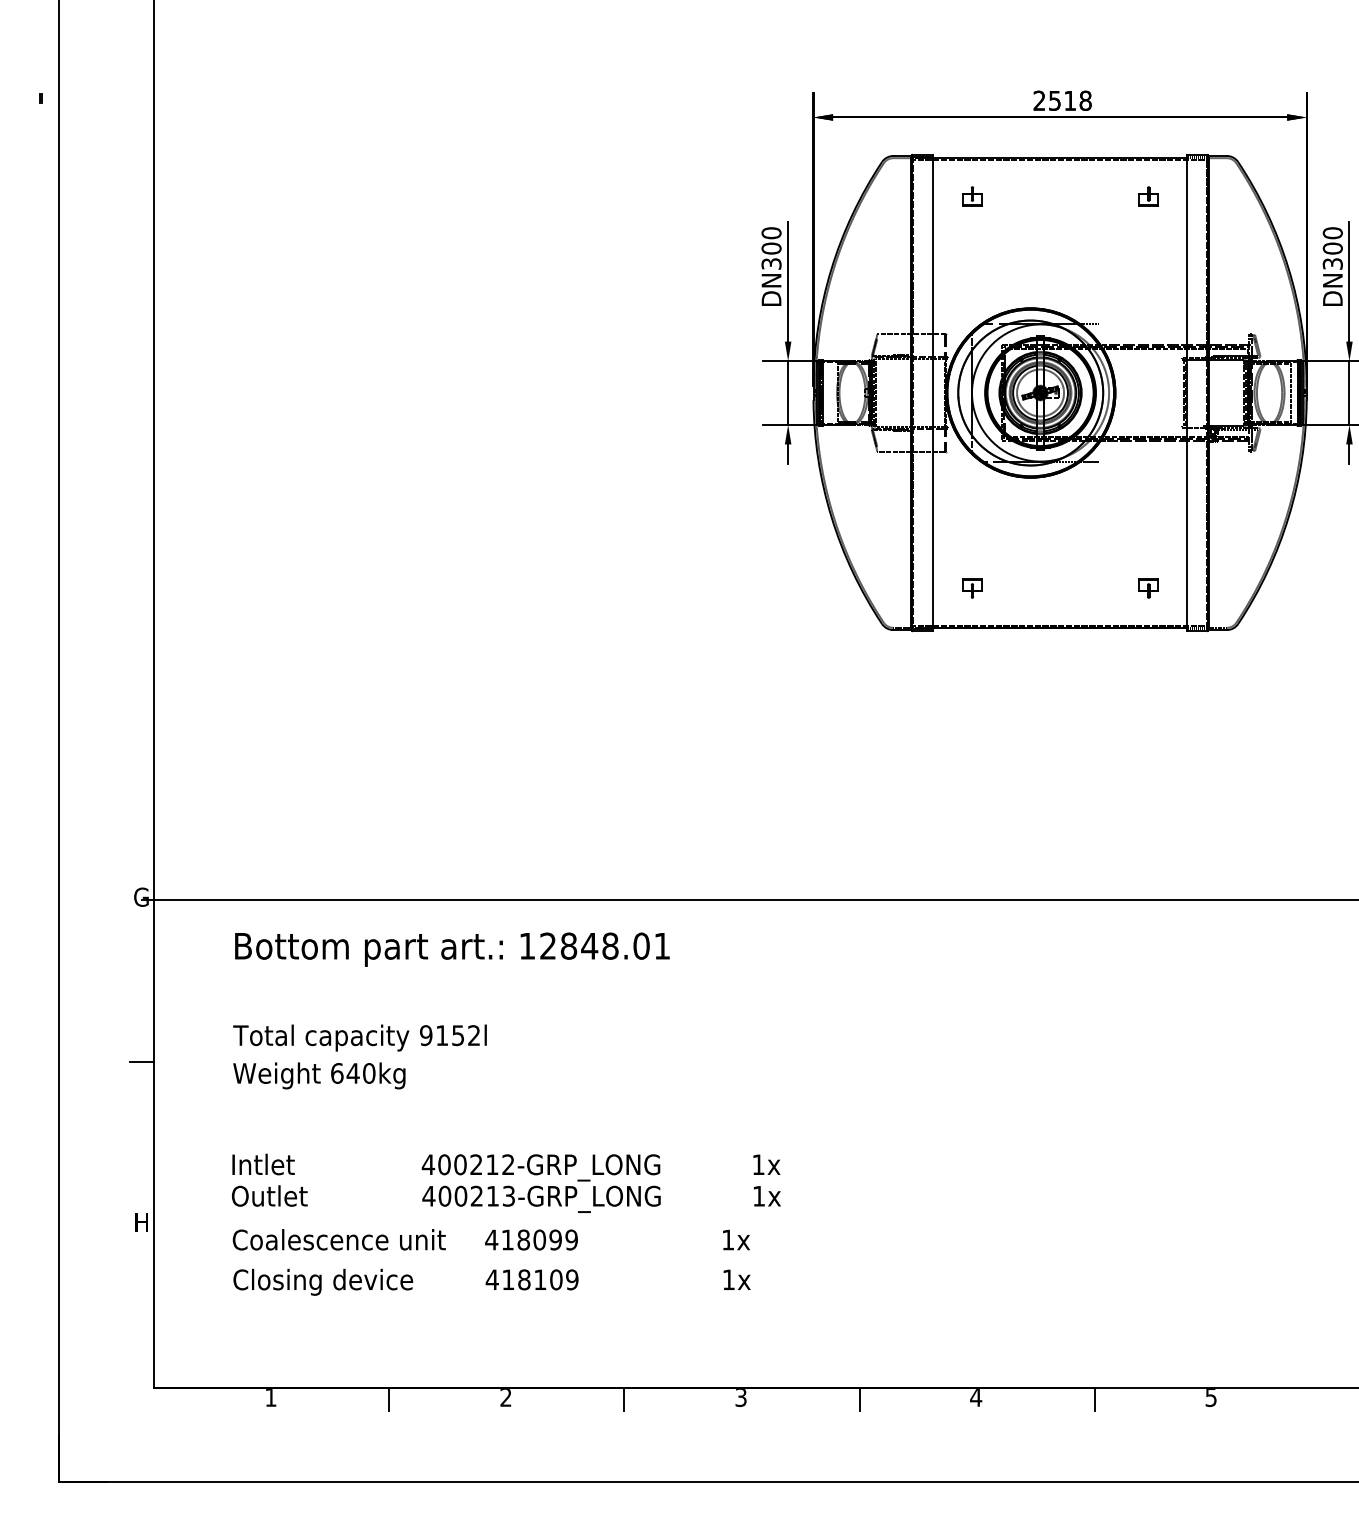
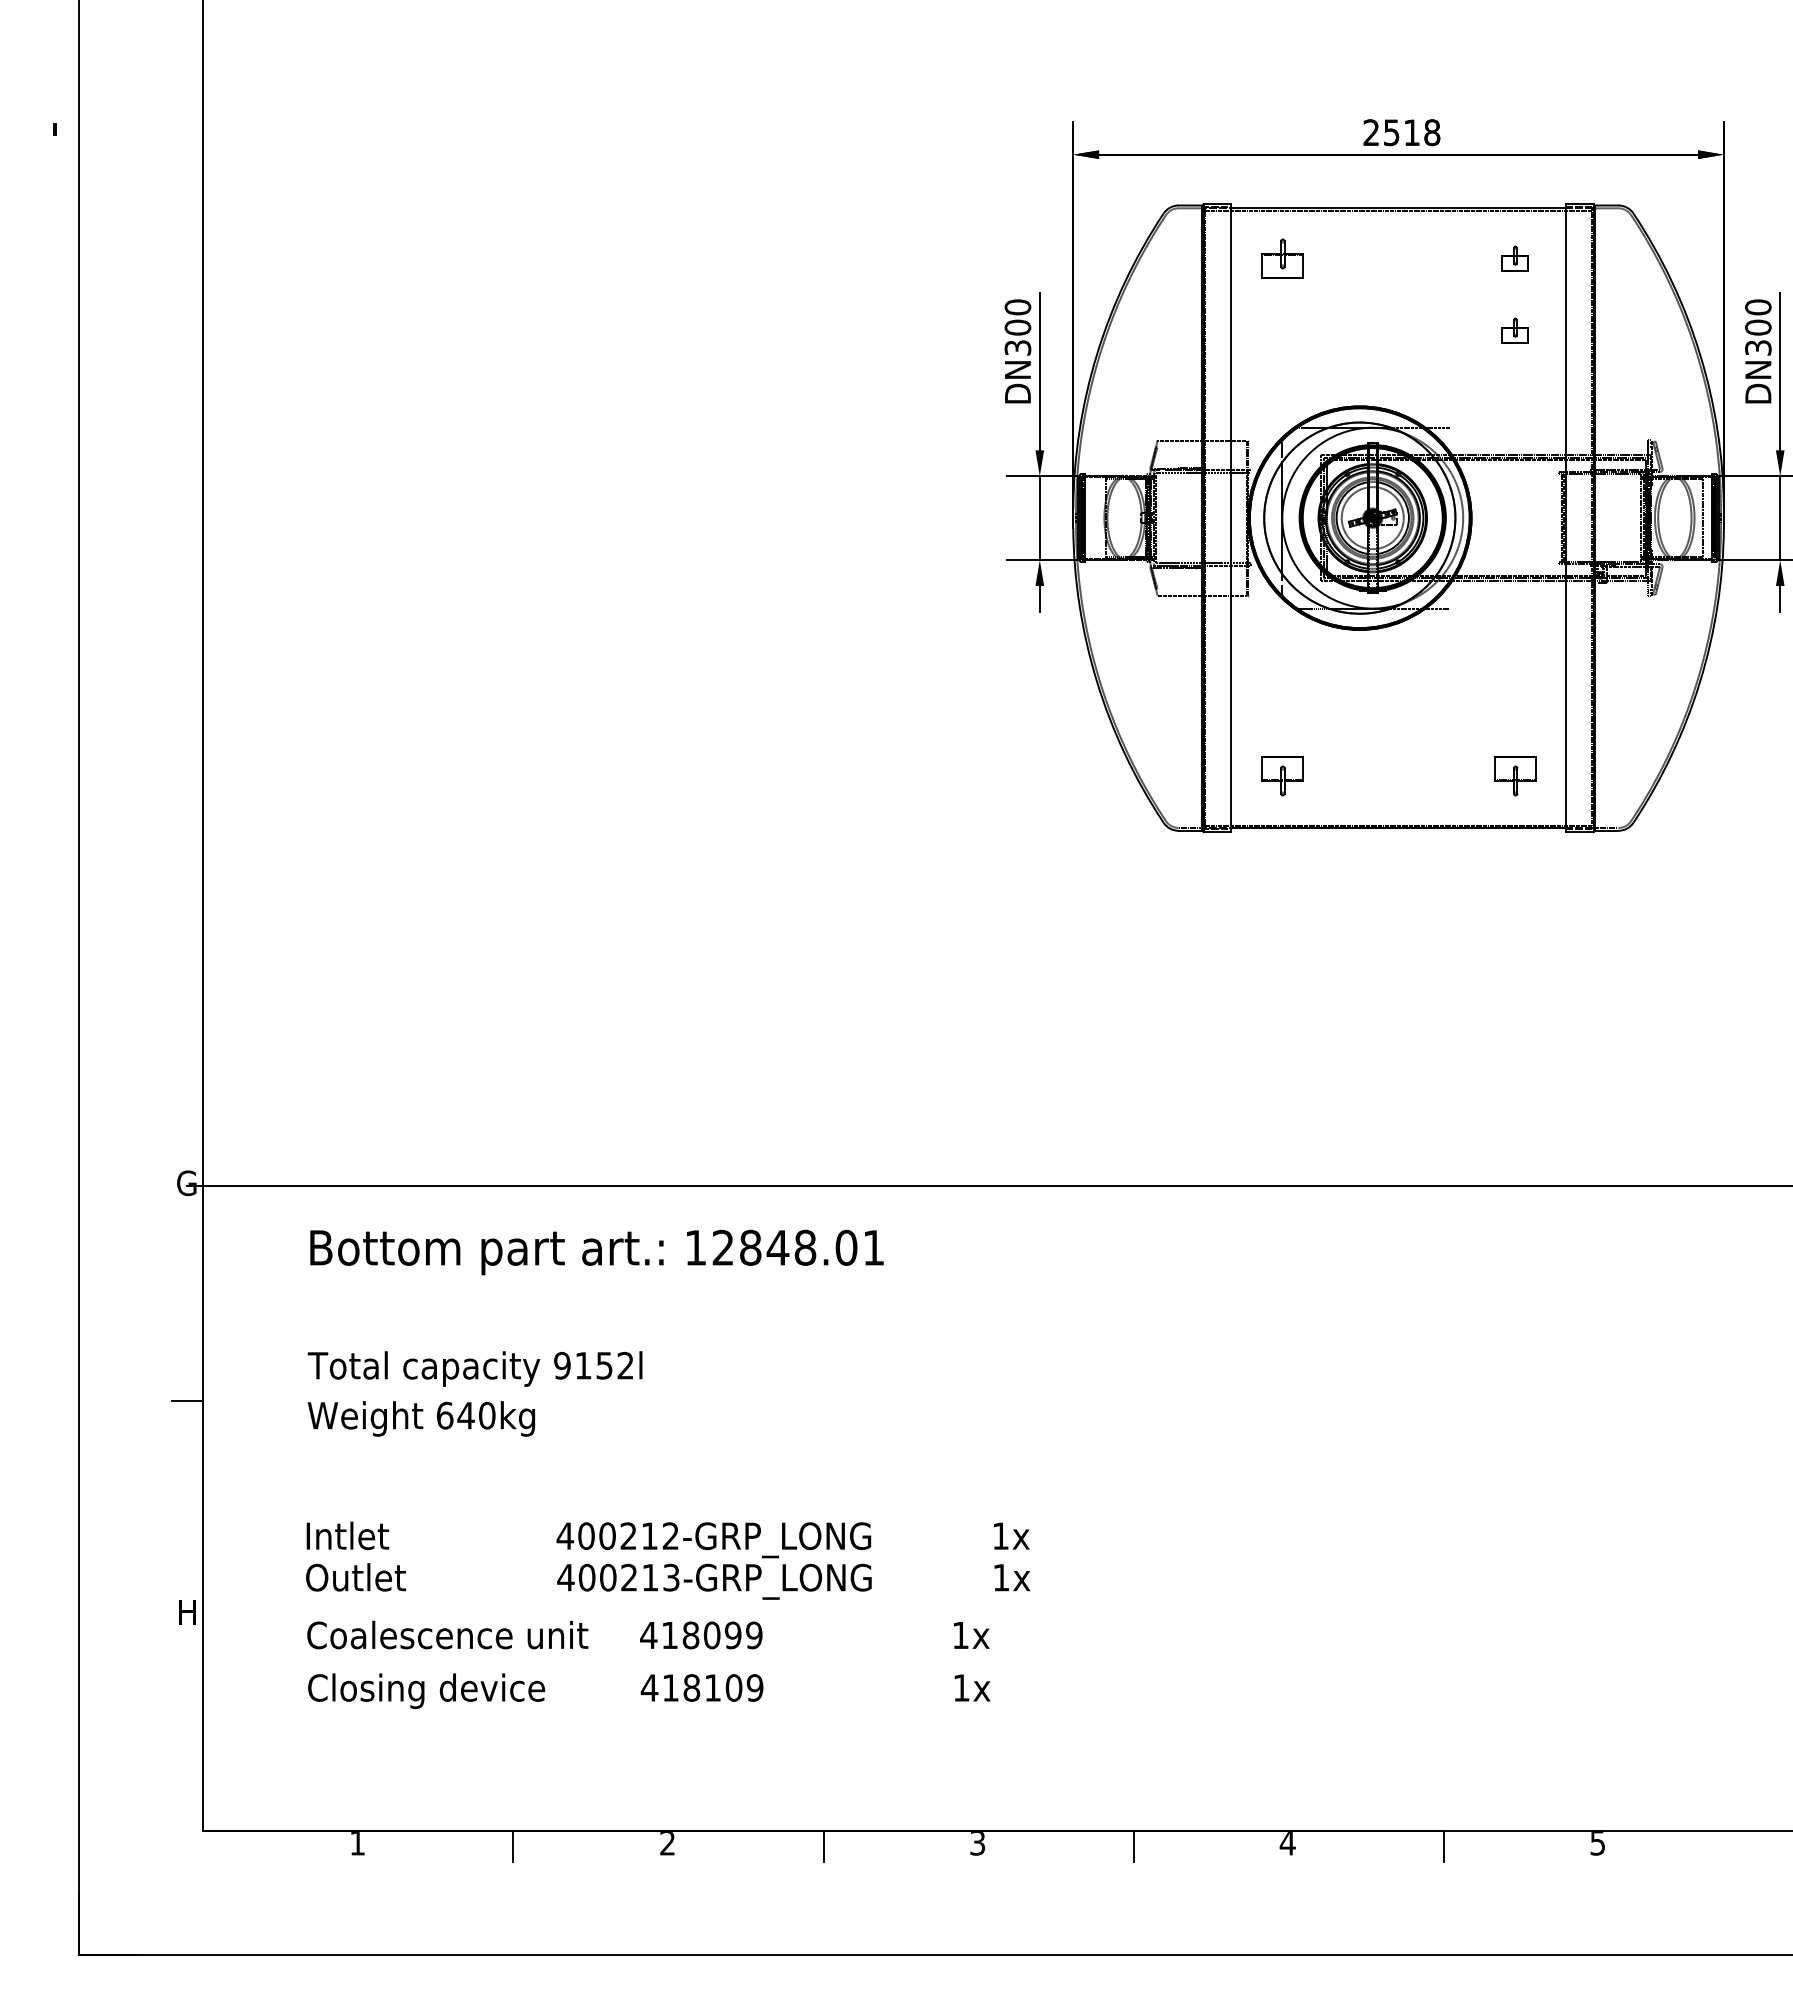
part: (972, 196) -> (1282, 258), size x1.6
part: (1148, 250) -> (1514, 330), added
part: (972, 588) -> (1282, 776), size x1.6
part: (1148, 588) -> (1514, 776), size x1.6

